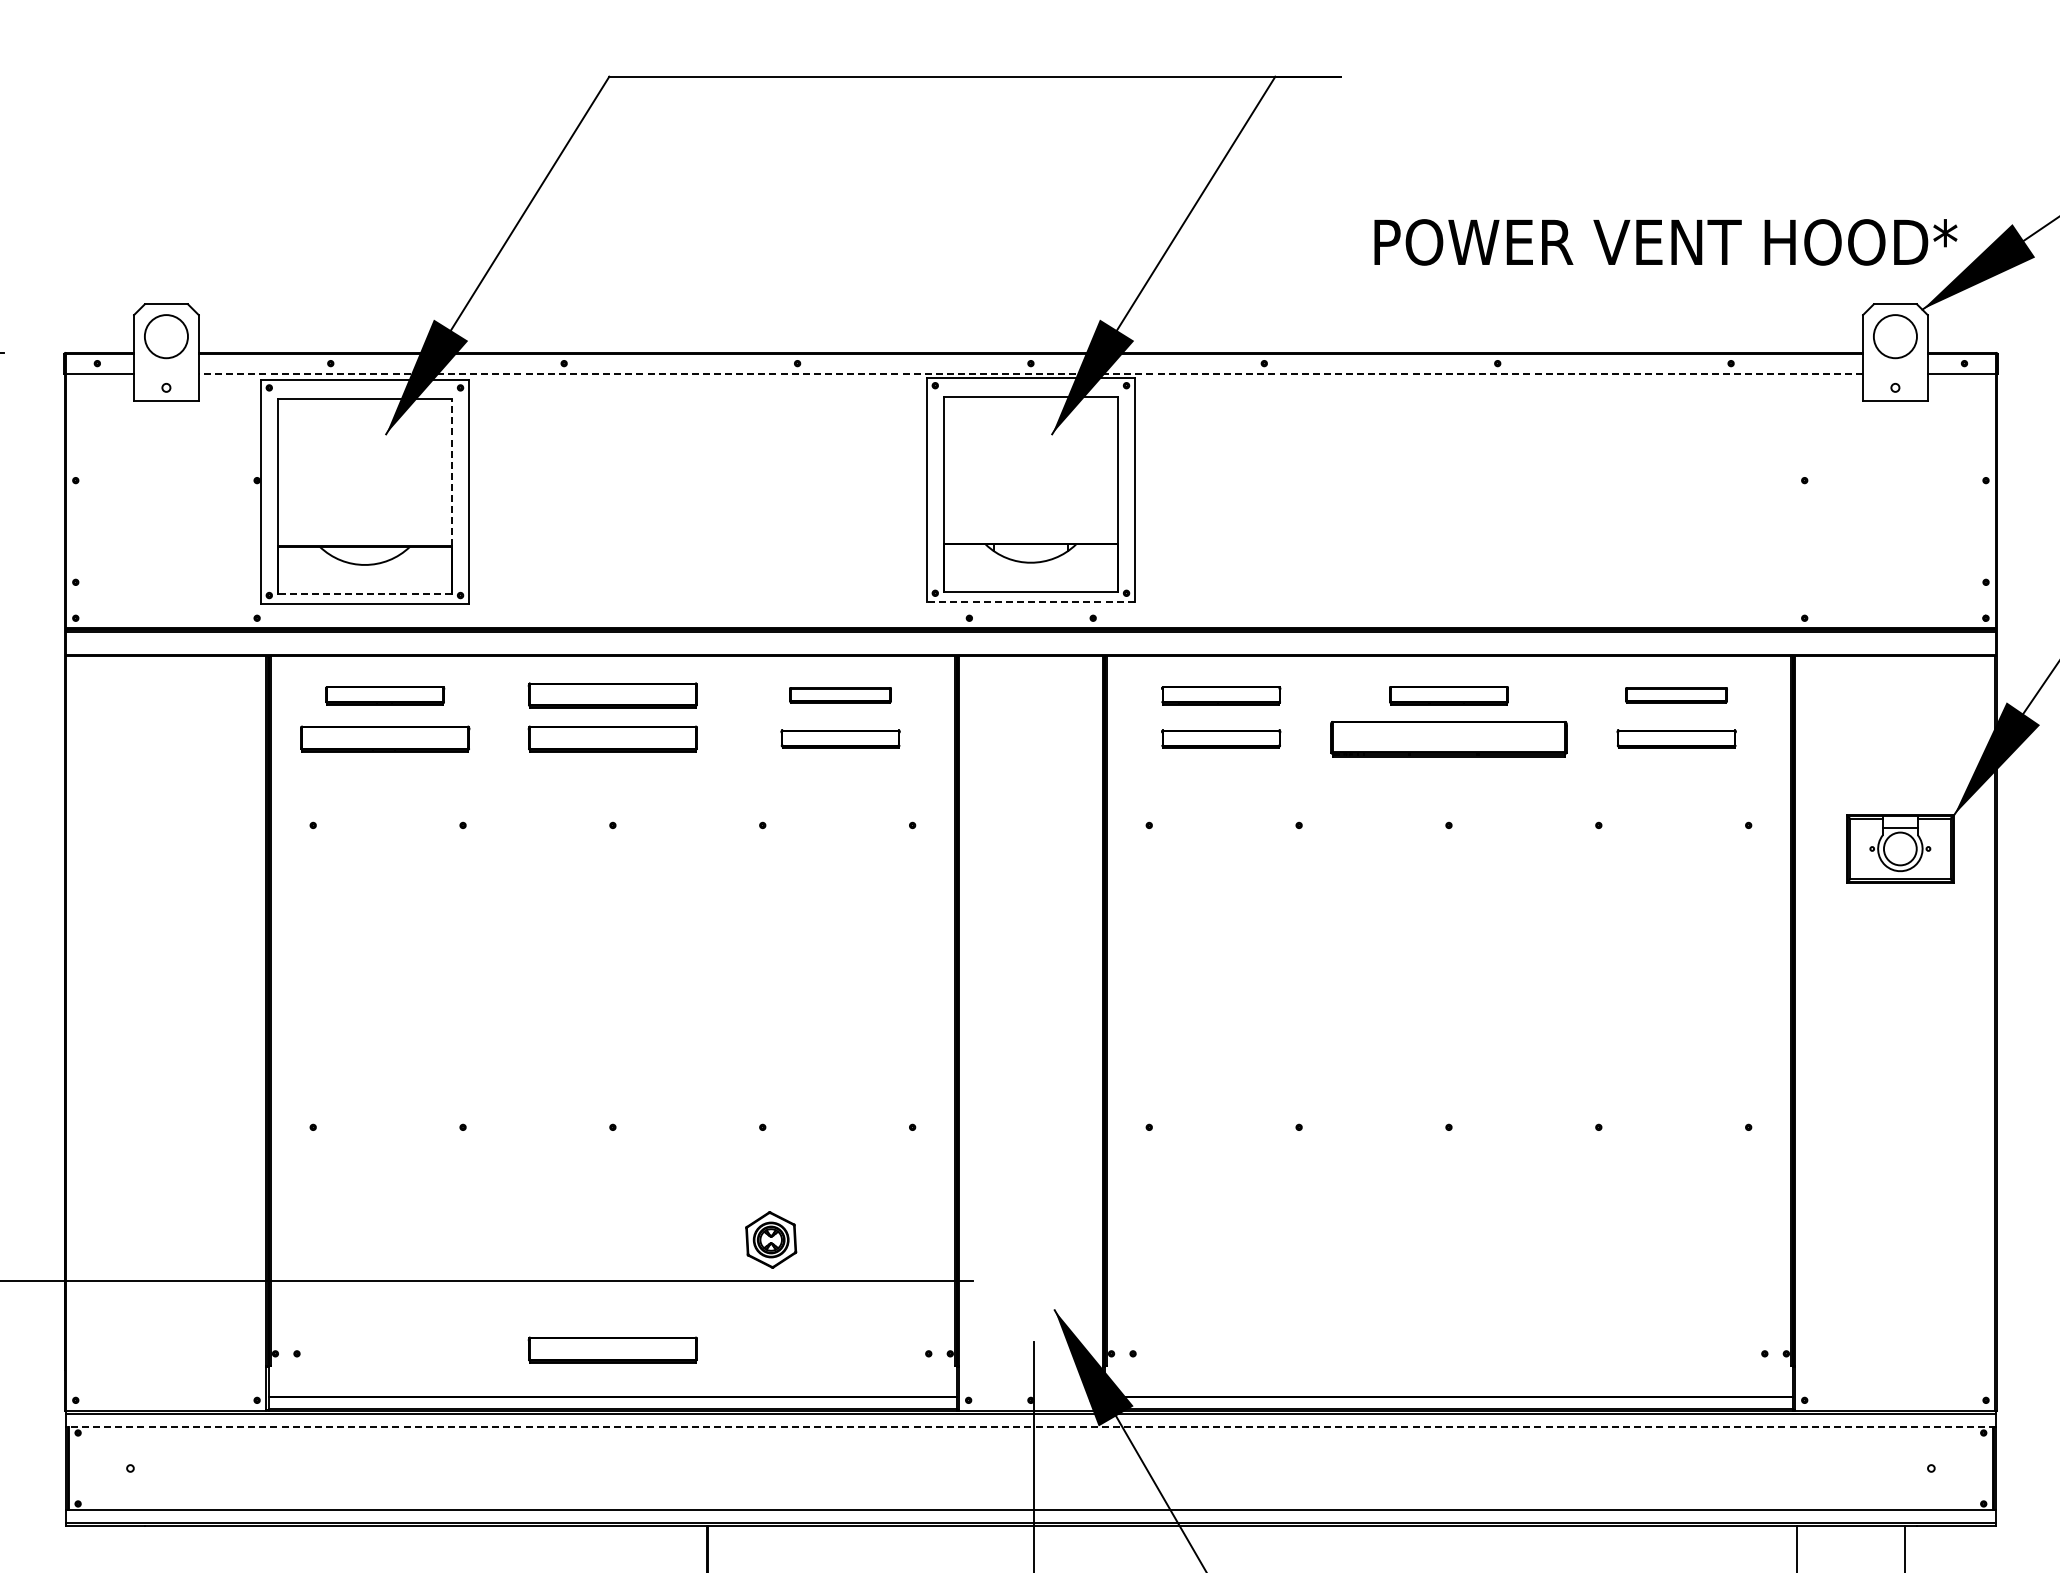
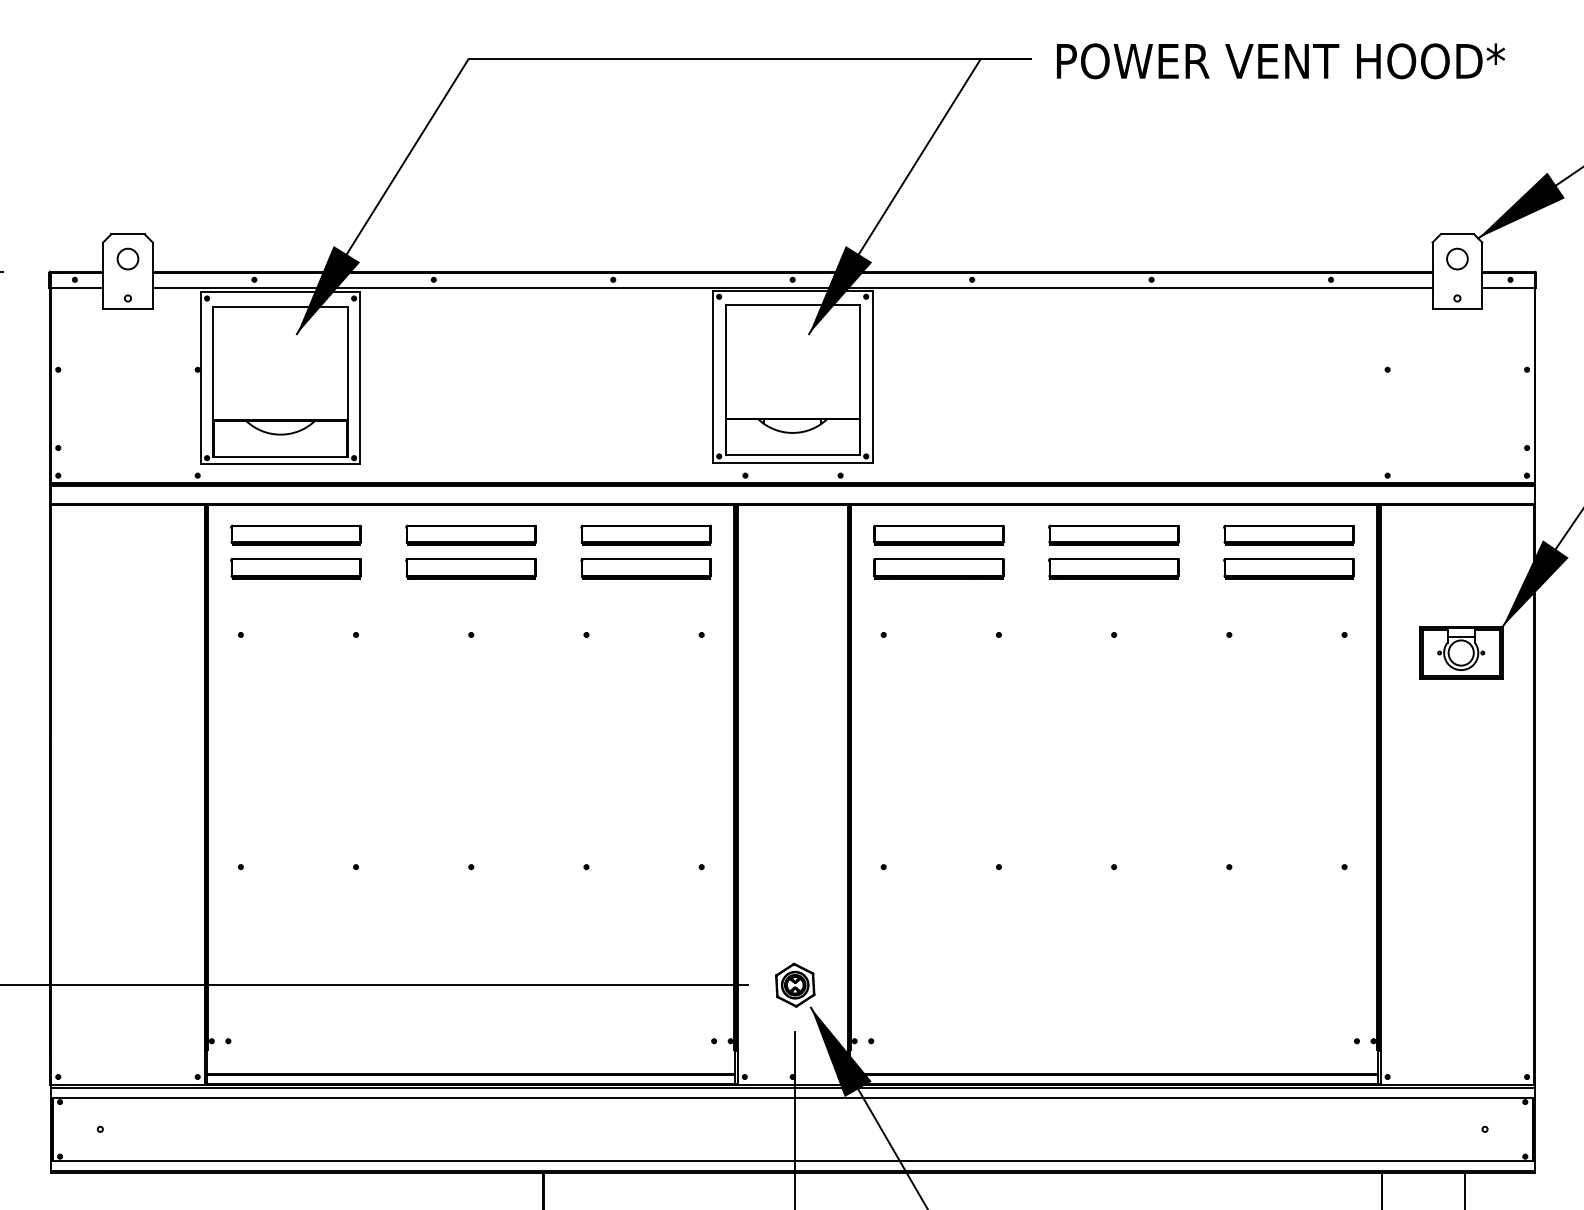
text: (1665, 242) -> (1280, 61), moved
circle: (165, 336) -> (127, 258), size x0.62
circle: (1894, 336) -> (1456, 258), size x0.62
line: (1030, 374) -> (792, 288), dashed -> solid
line: (452, 472) -> (347, 363), dashed -> solid
line: (364, 594) -> (280, 457), dashed -> solid
line: (1030, 601) -> (792, 462), dashed -> solid
part: (385, 695) -> (296, 535), size x1.43
part: (840, 695) -> (646, 535), size x1.67
part: (1221, 695) -> (939, 535), size x1.43
part: (1448, 695) -> (1113, 535), size x1.43
part: (1676, 695) -> (1289, 535), size x1.67
part: (840, 738) -> (646, 568), size x1.43
part: (1221, 738) -> (939, 568), size x1.43
part: (1448, 738) -> (1113, 568), size x0.71
part: (1676, 738) -> (1289, 568), size x1.43
part: (771, 1239) -> (795, 984), moved
part: (612, 1349) -> (470, 1037), removed
line: (1030, 1427) -> (792, 1097), dashed -> solid

